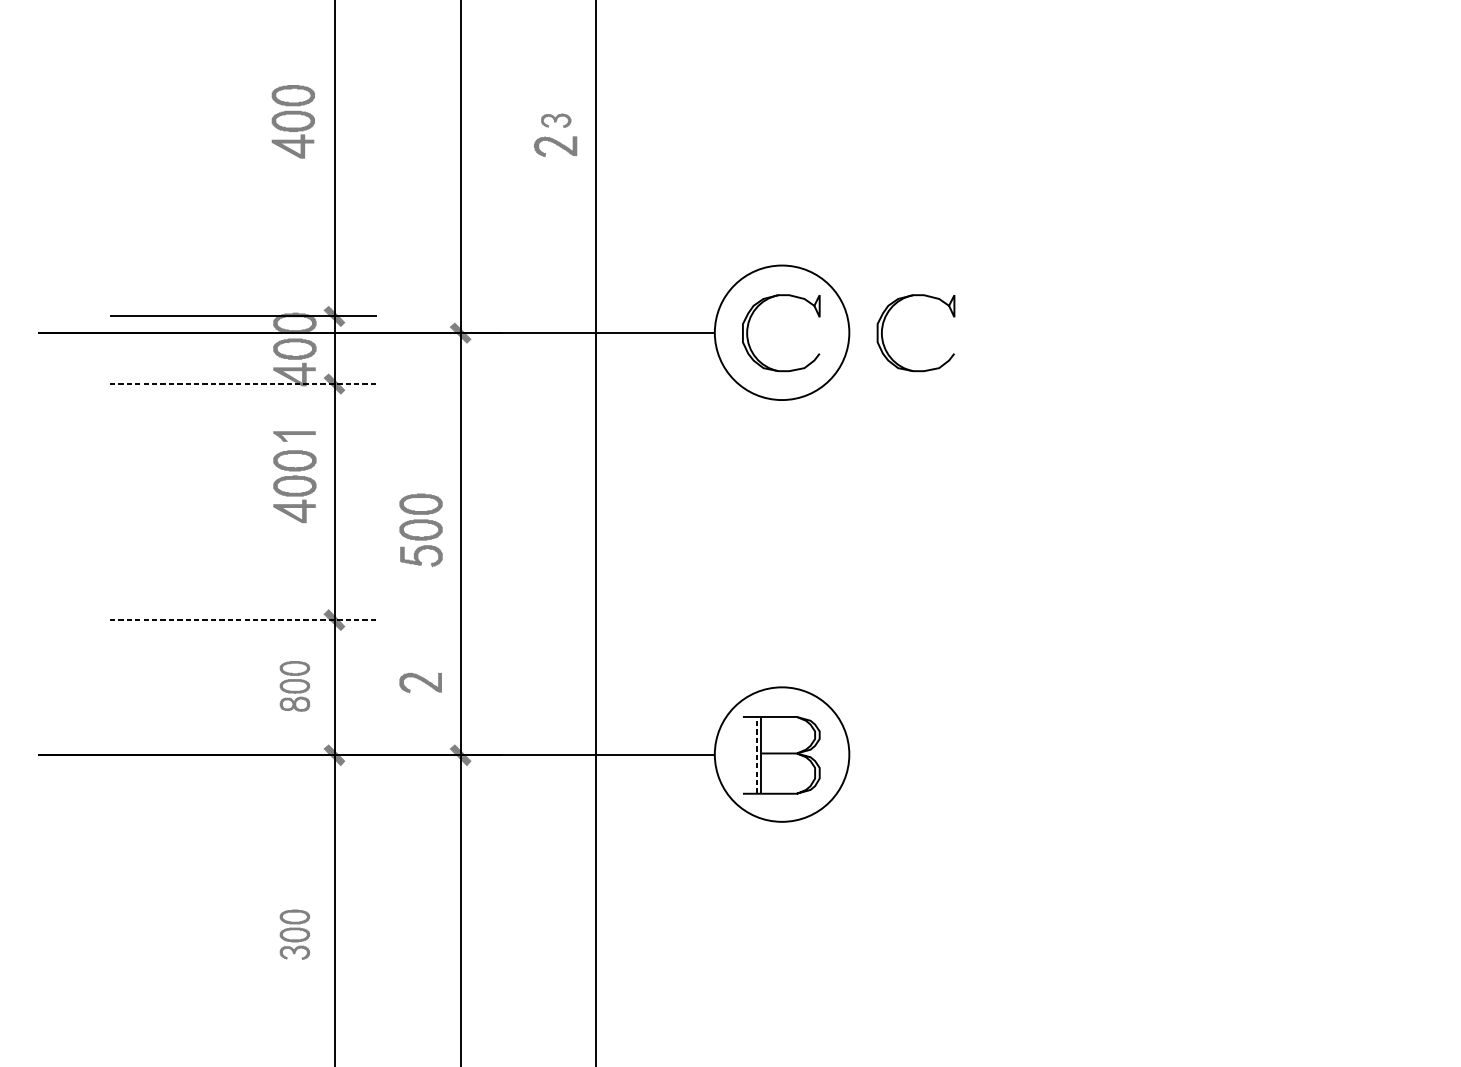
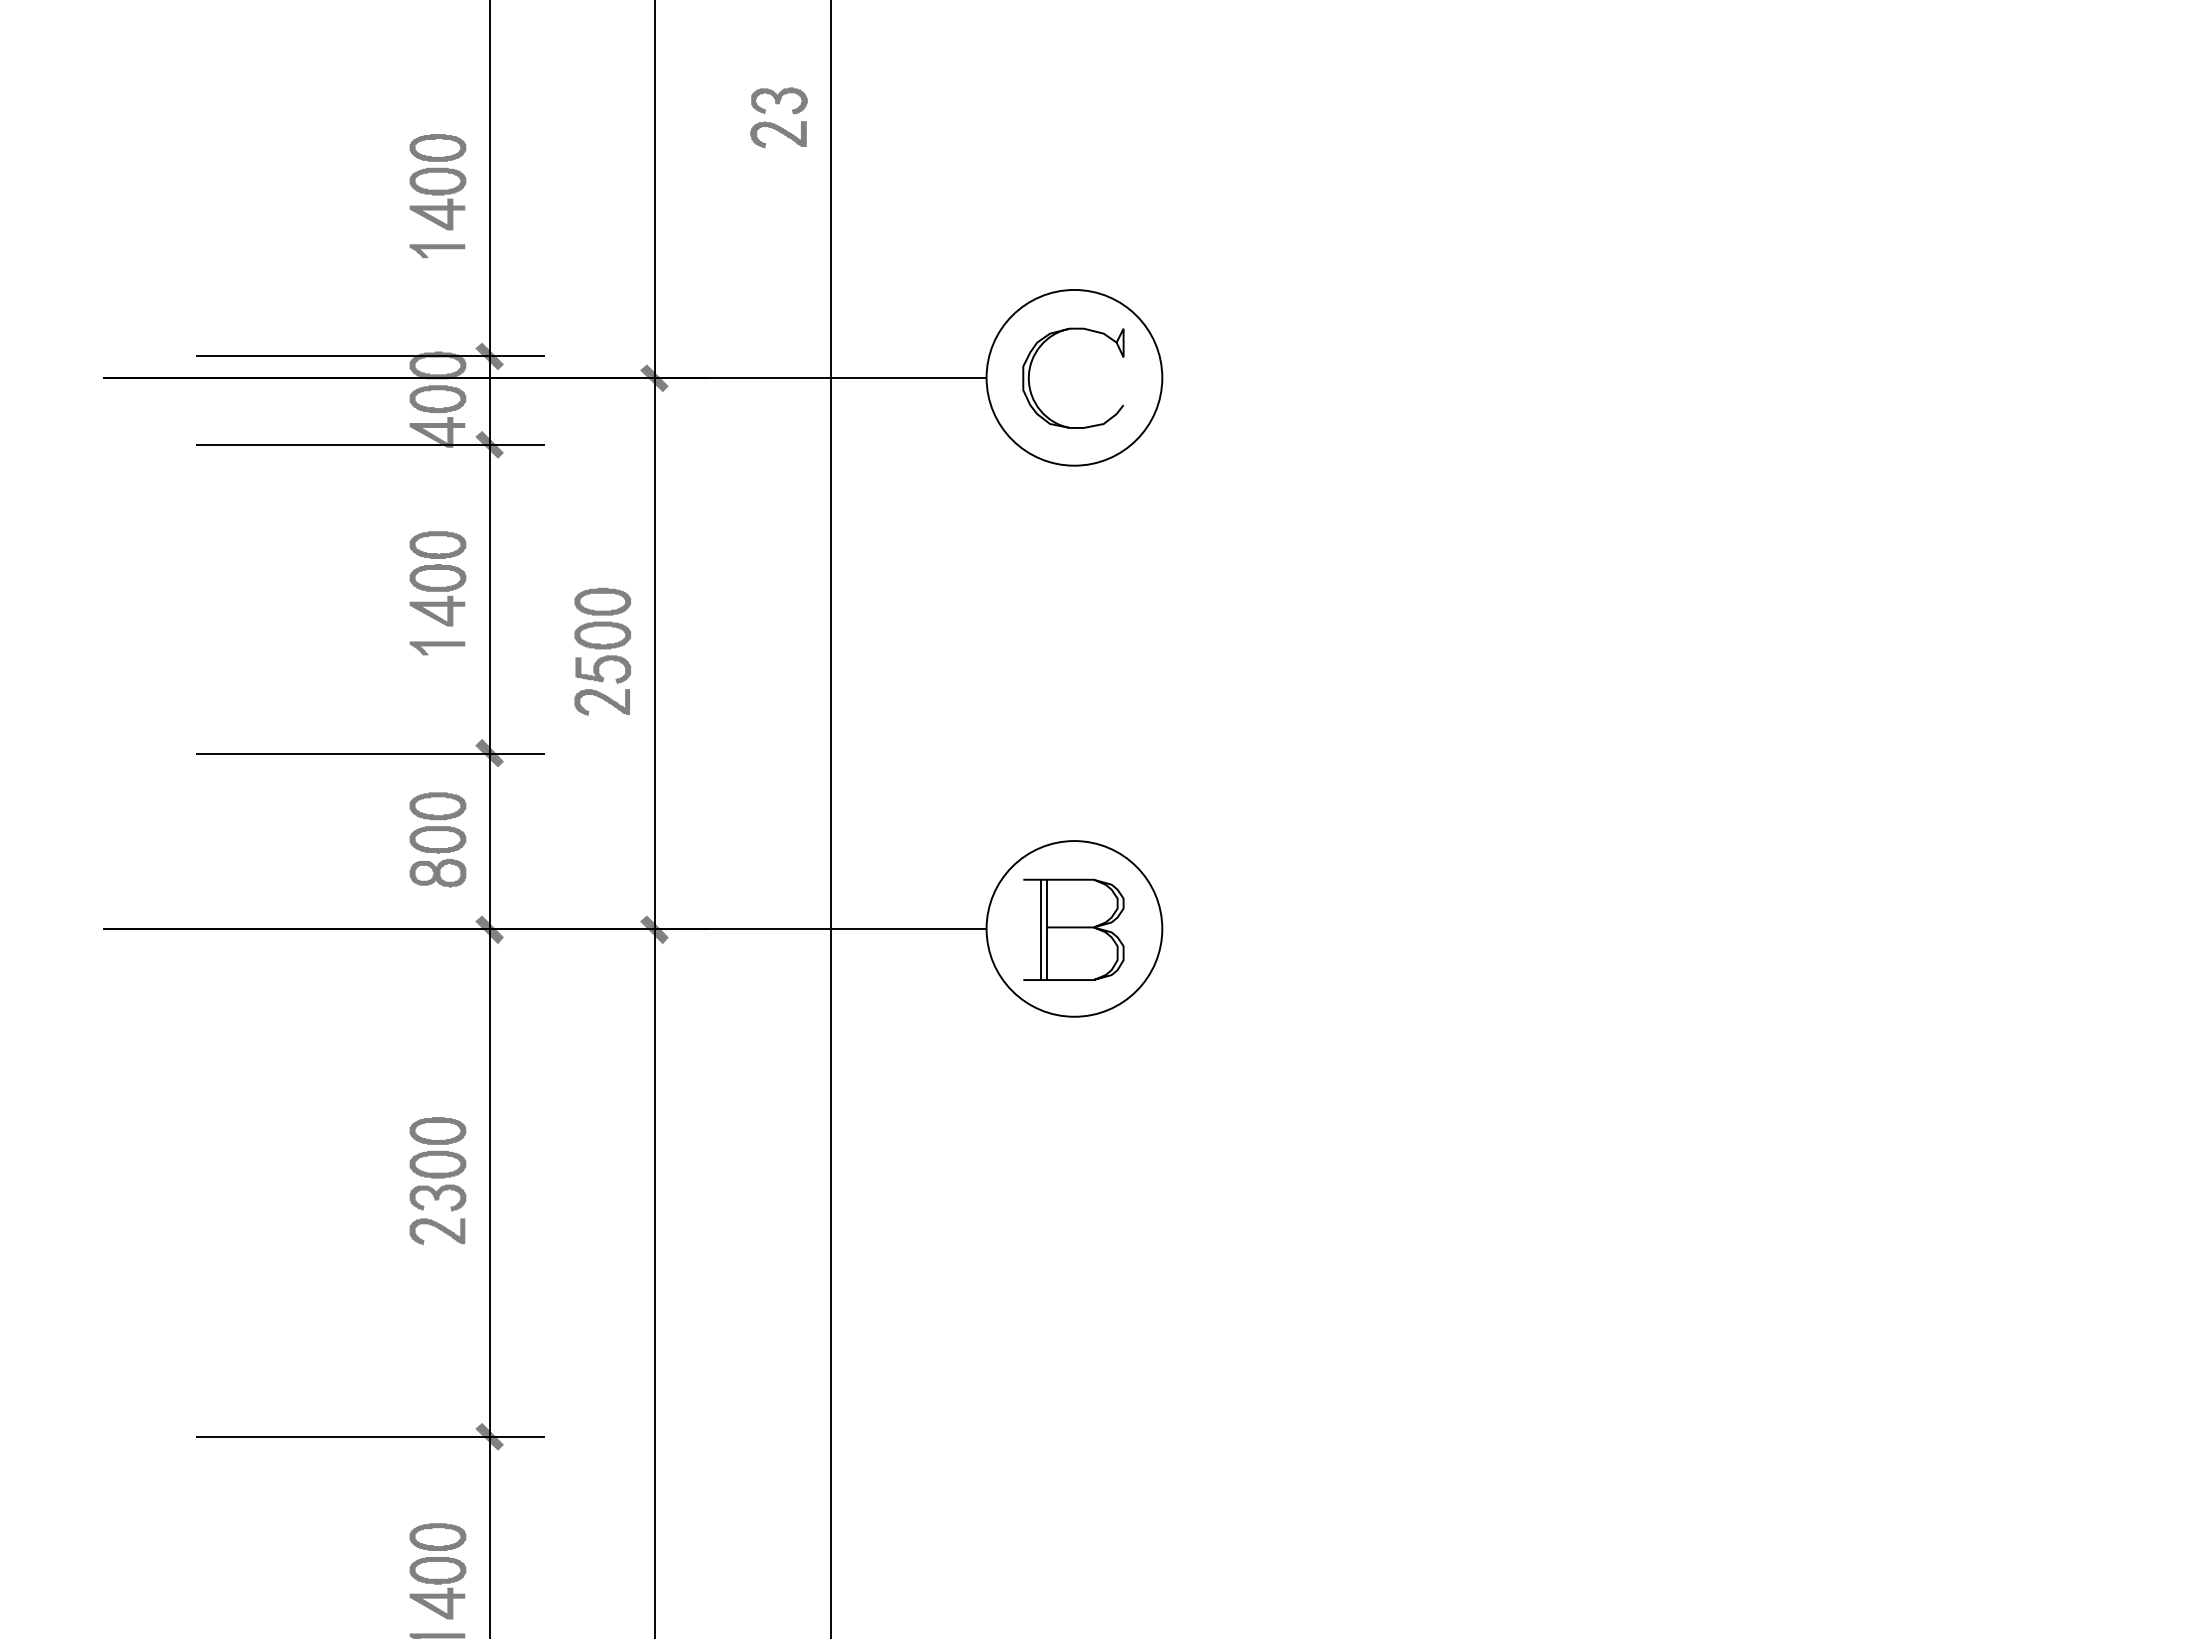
part: (556, 120) -> (779, 100), size x1.43
part: (293, 122) -> (437, 182), moved
fill: (294, 236) -> (437, 251), added
part: (883, 328) -> (1206, 372), removed
line: (243, 383) -> (370, 444), dashed -> solid
part: (294, 436) -> (437, 648), moved
line: (243, 620) -> (370, 753), dashed -> solid
part: (420, 683) -> (601, 702), moved
part: (294, 686) -> (437, 839), size x1.43
line: (756, 755) -> (1041, 929), dashed -> solid
part: (294, 934) -> (437, 1164), size x1.43
fill: (294, 986) -> (437, 1231), added

